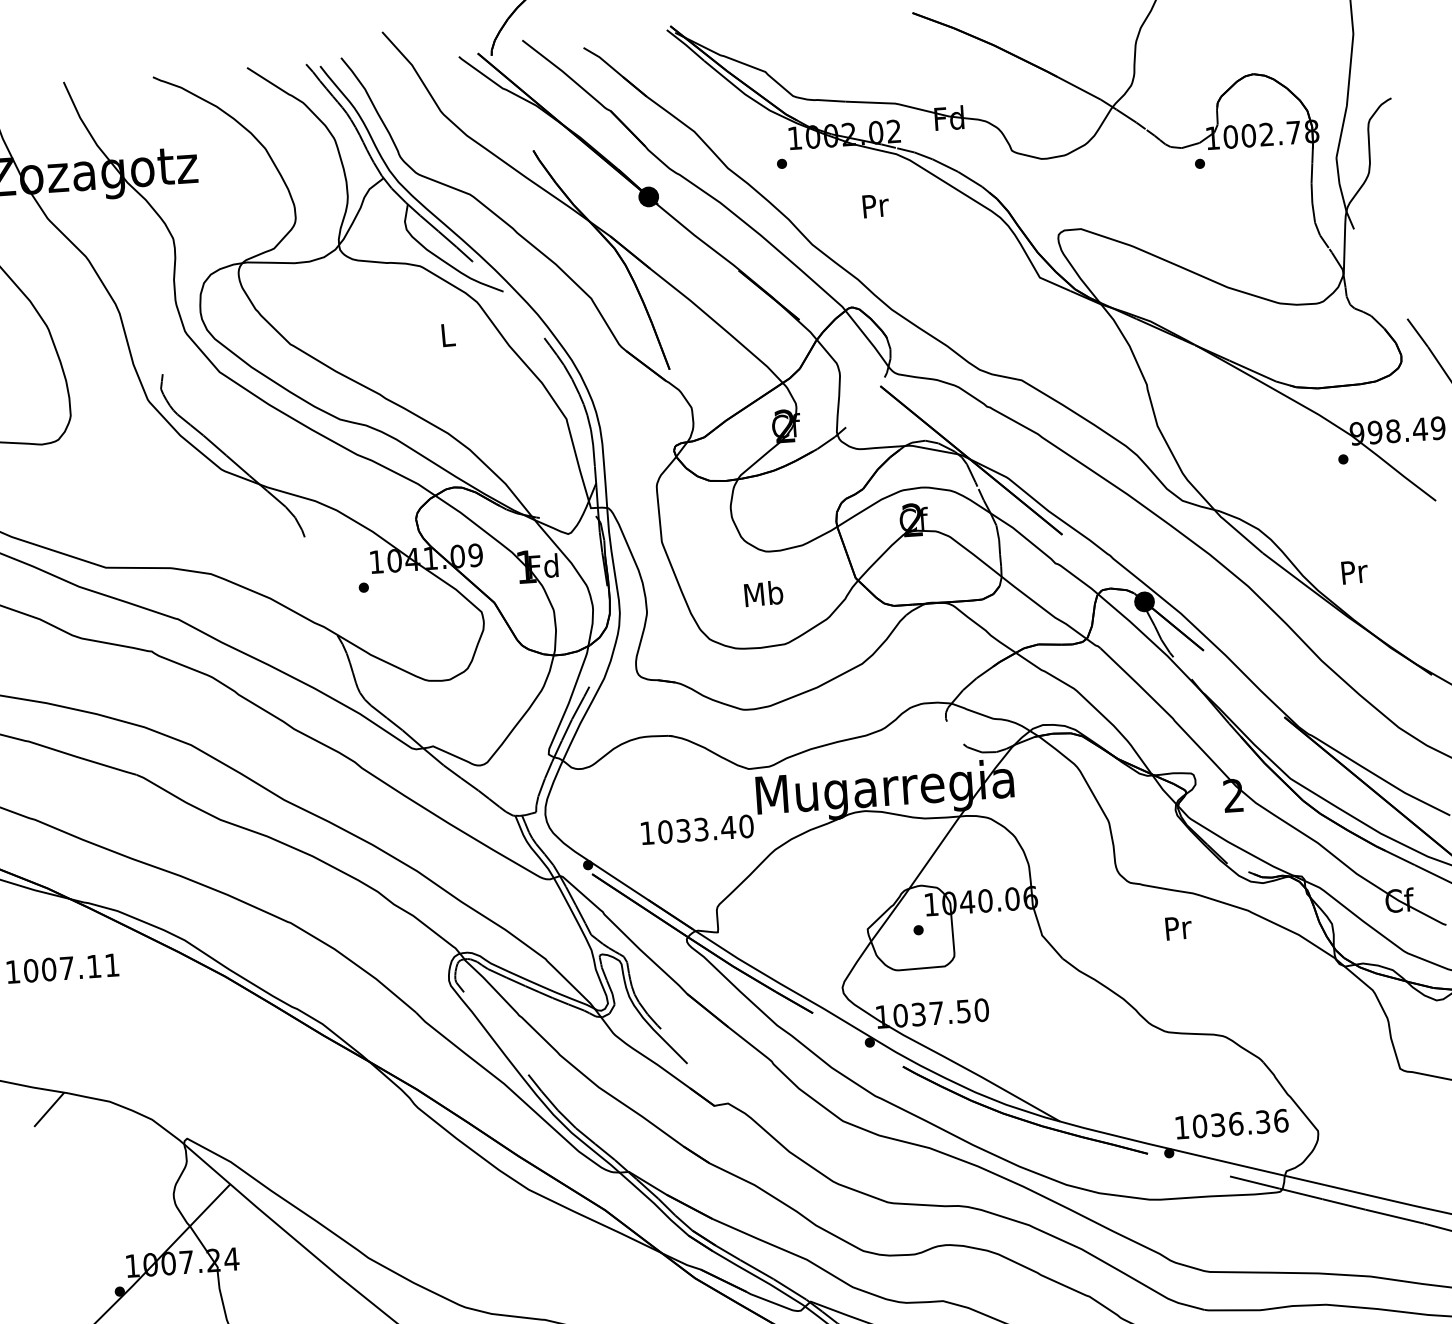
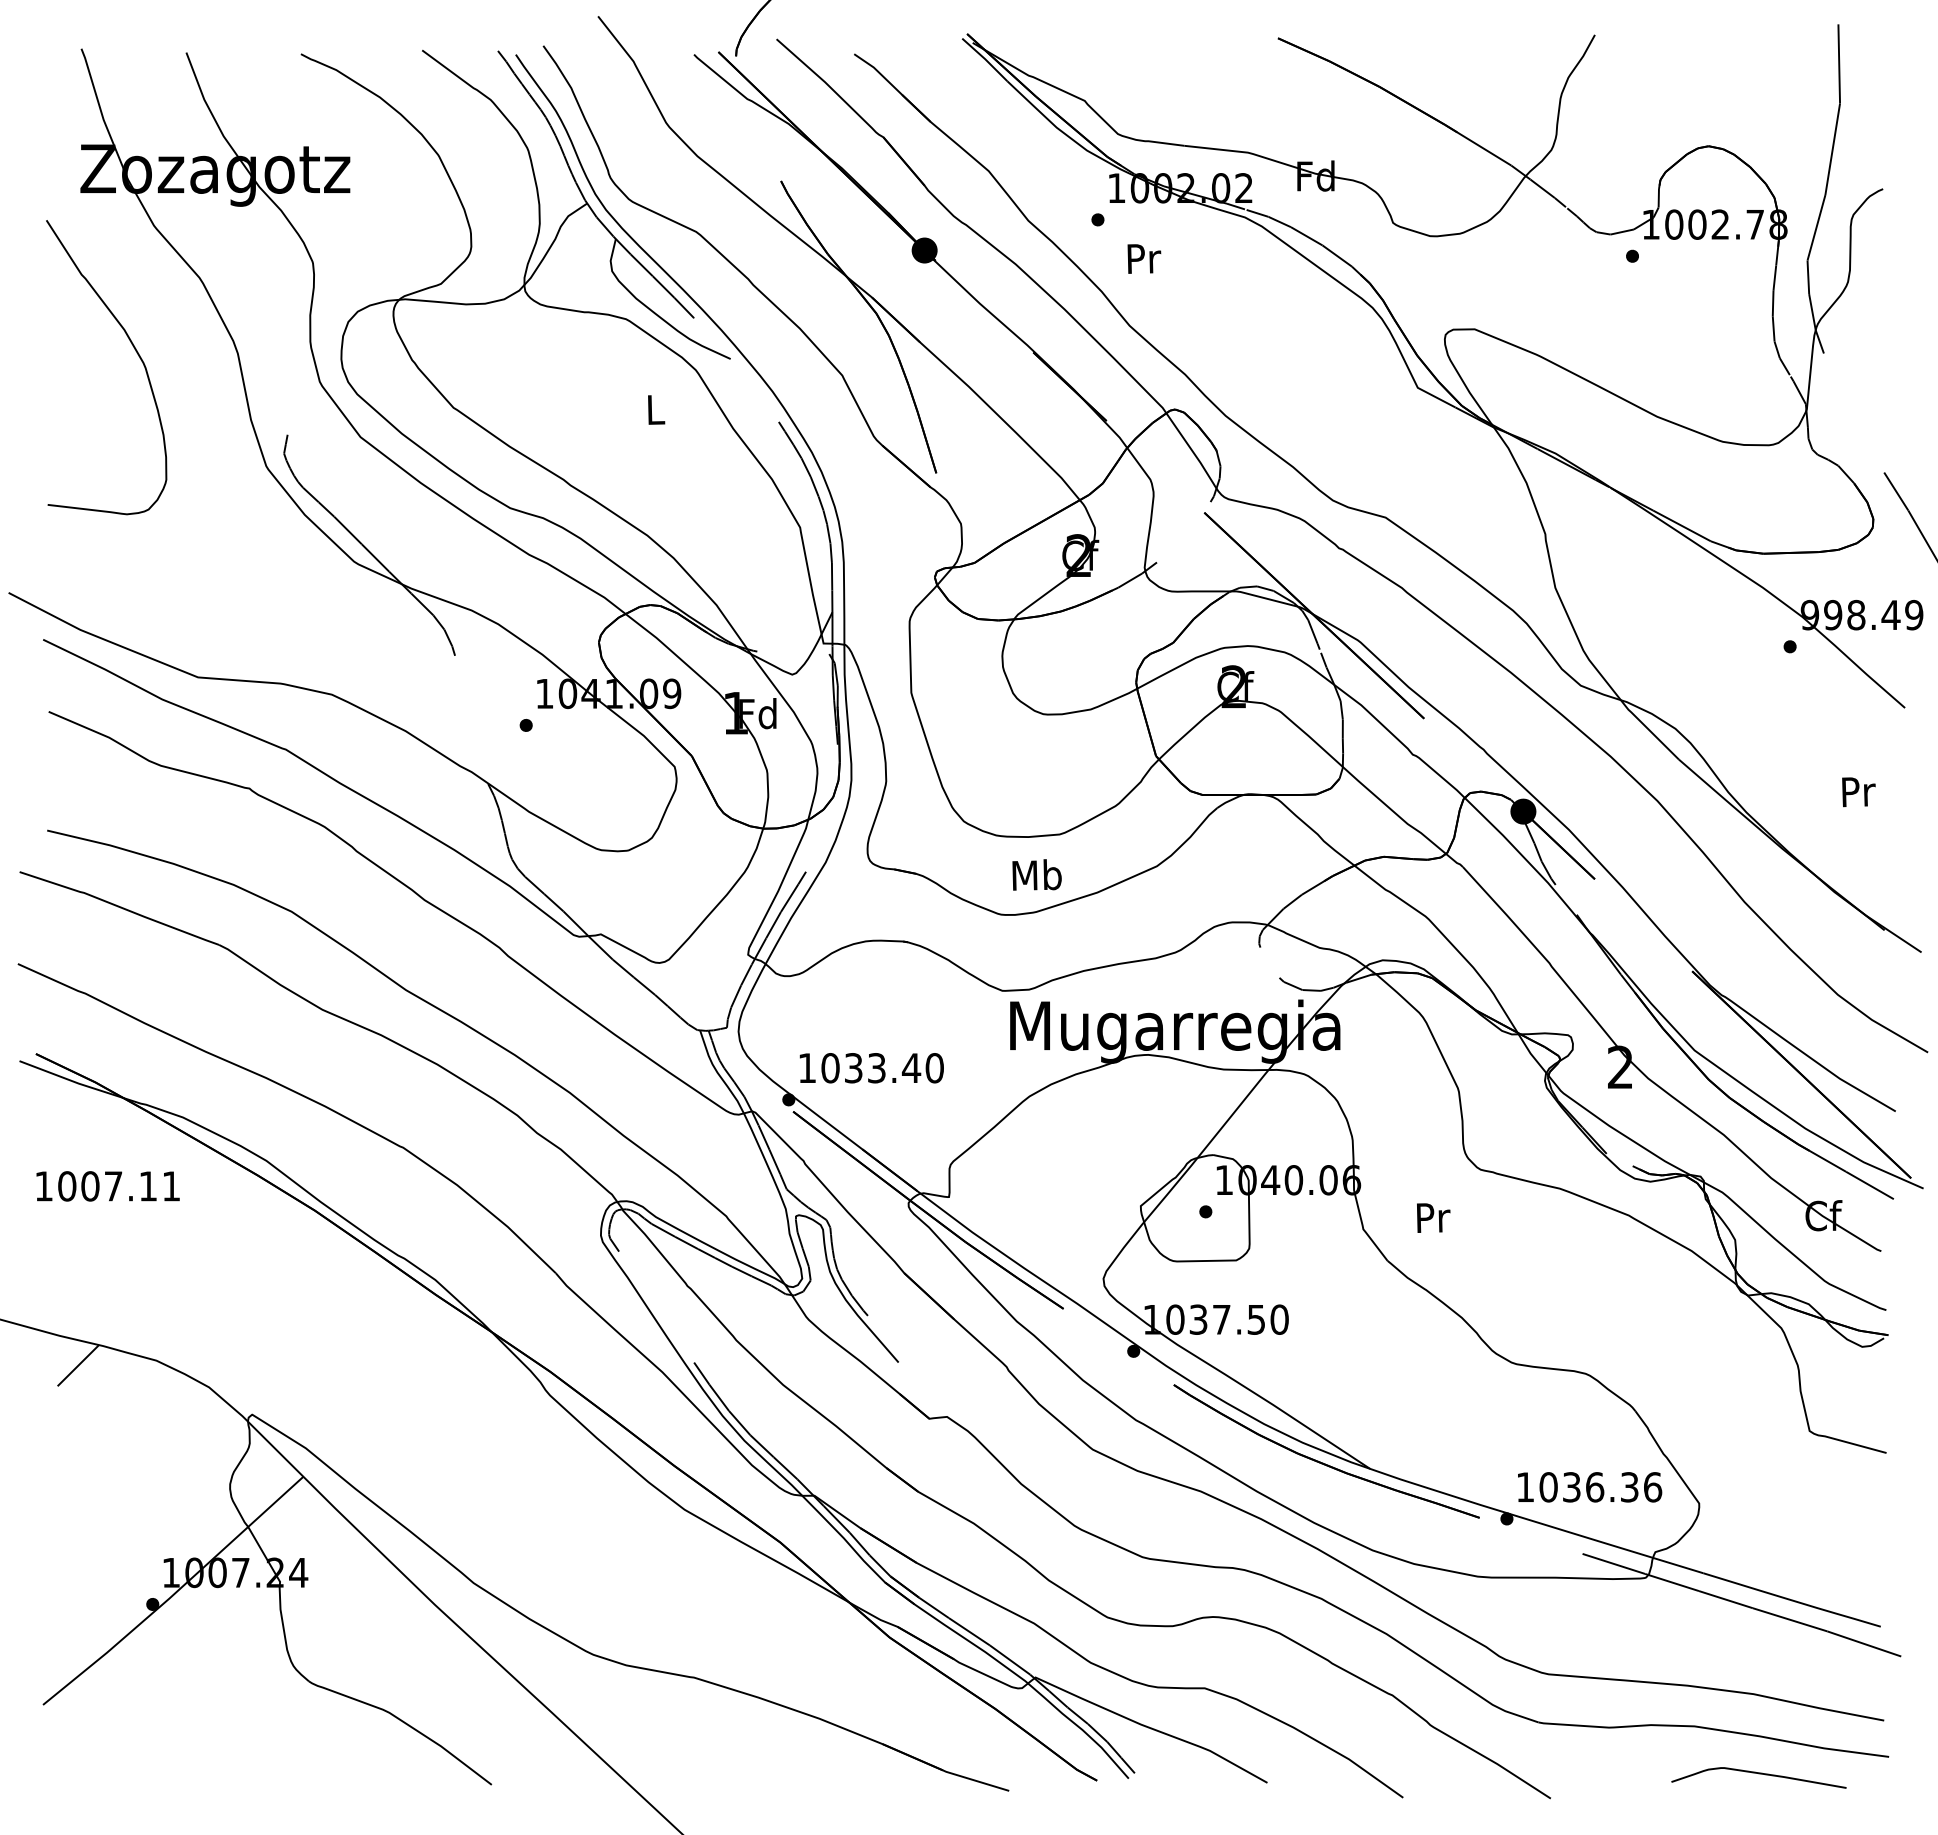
text: (875, 205) -> (1144, 258), moved
text: (1354, 572) -> (1858, 792), moved
text: (763, 593) -> (1036, 874), moved
text: (697, 830) -> (871, 1068), moved
text: (1178, 927) -> (1433, 1217), moved

